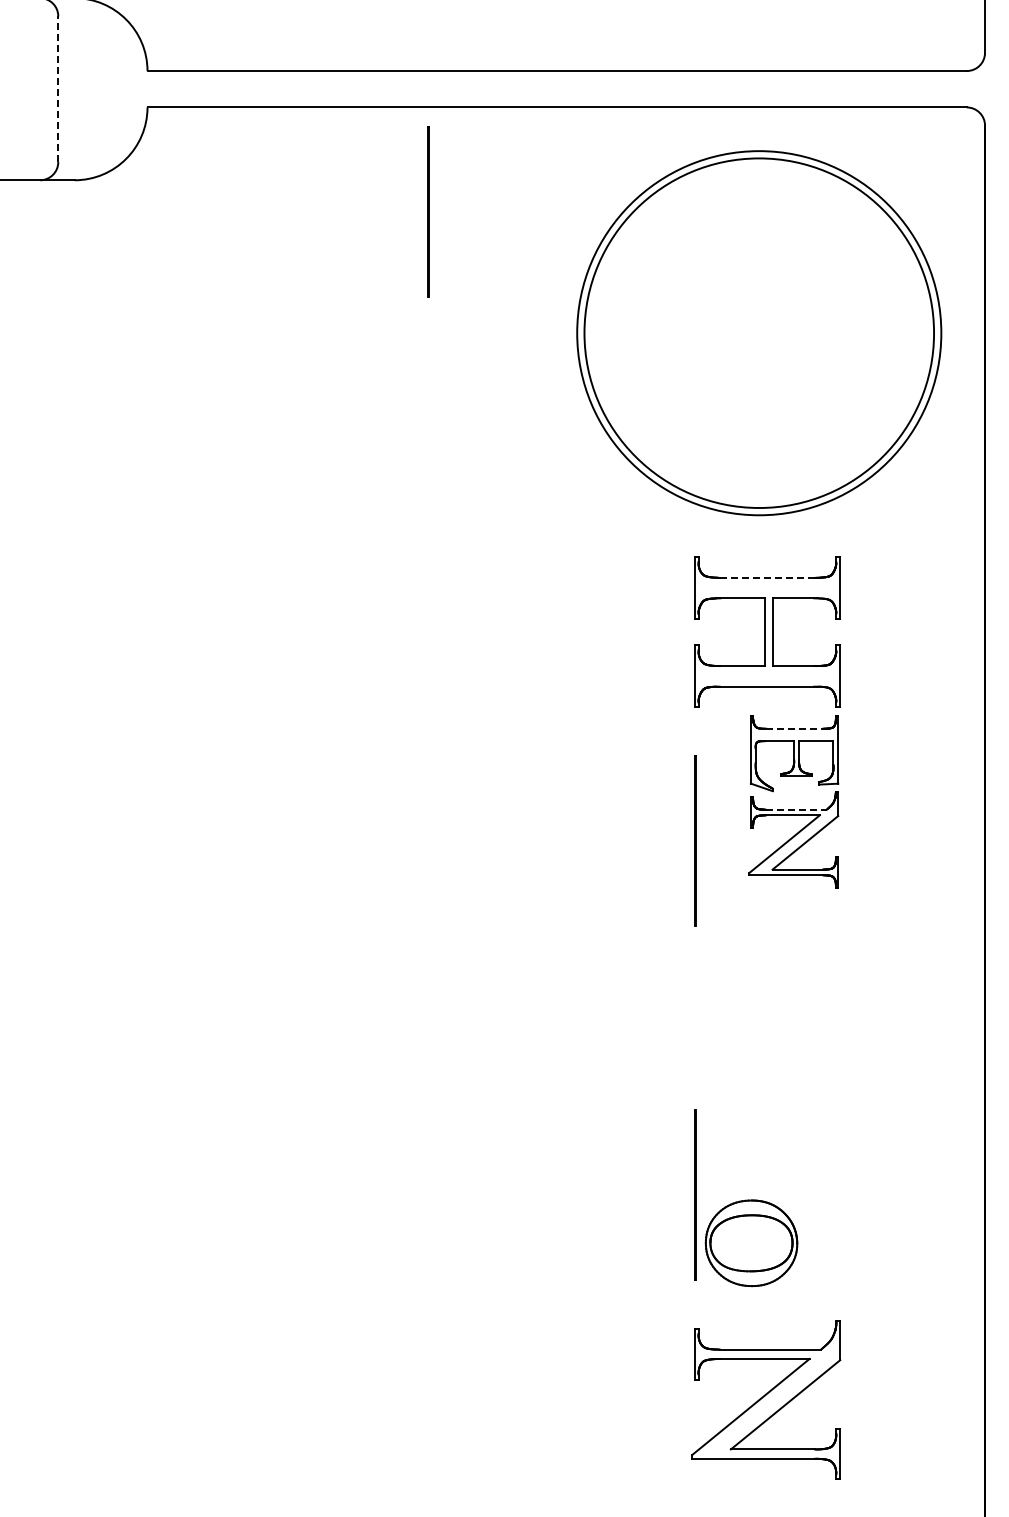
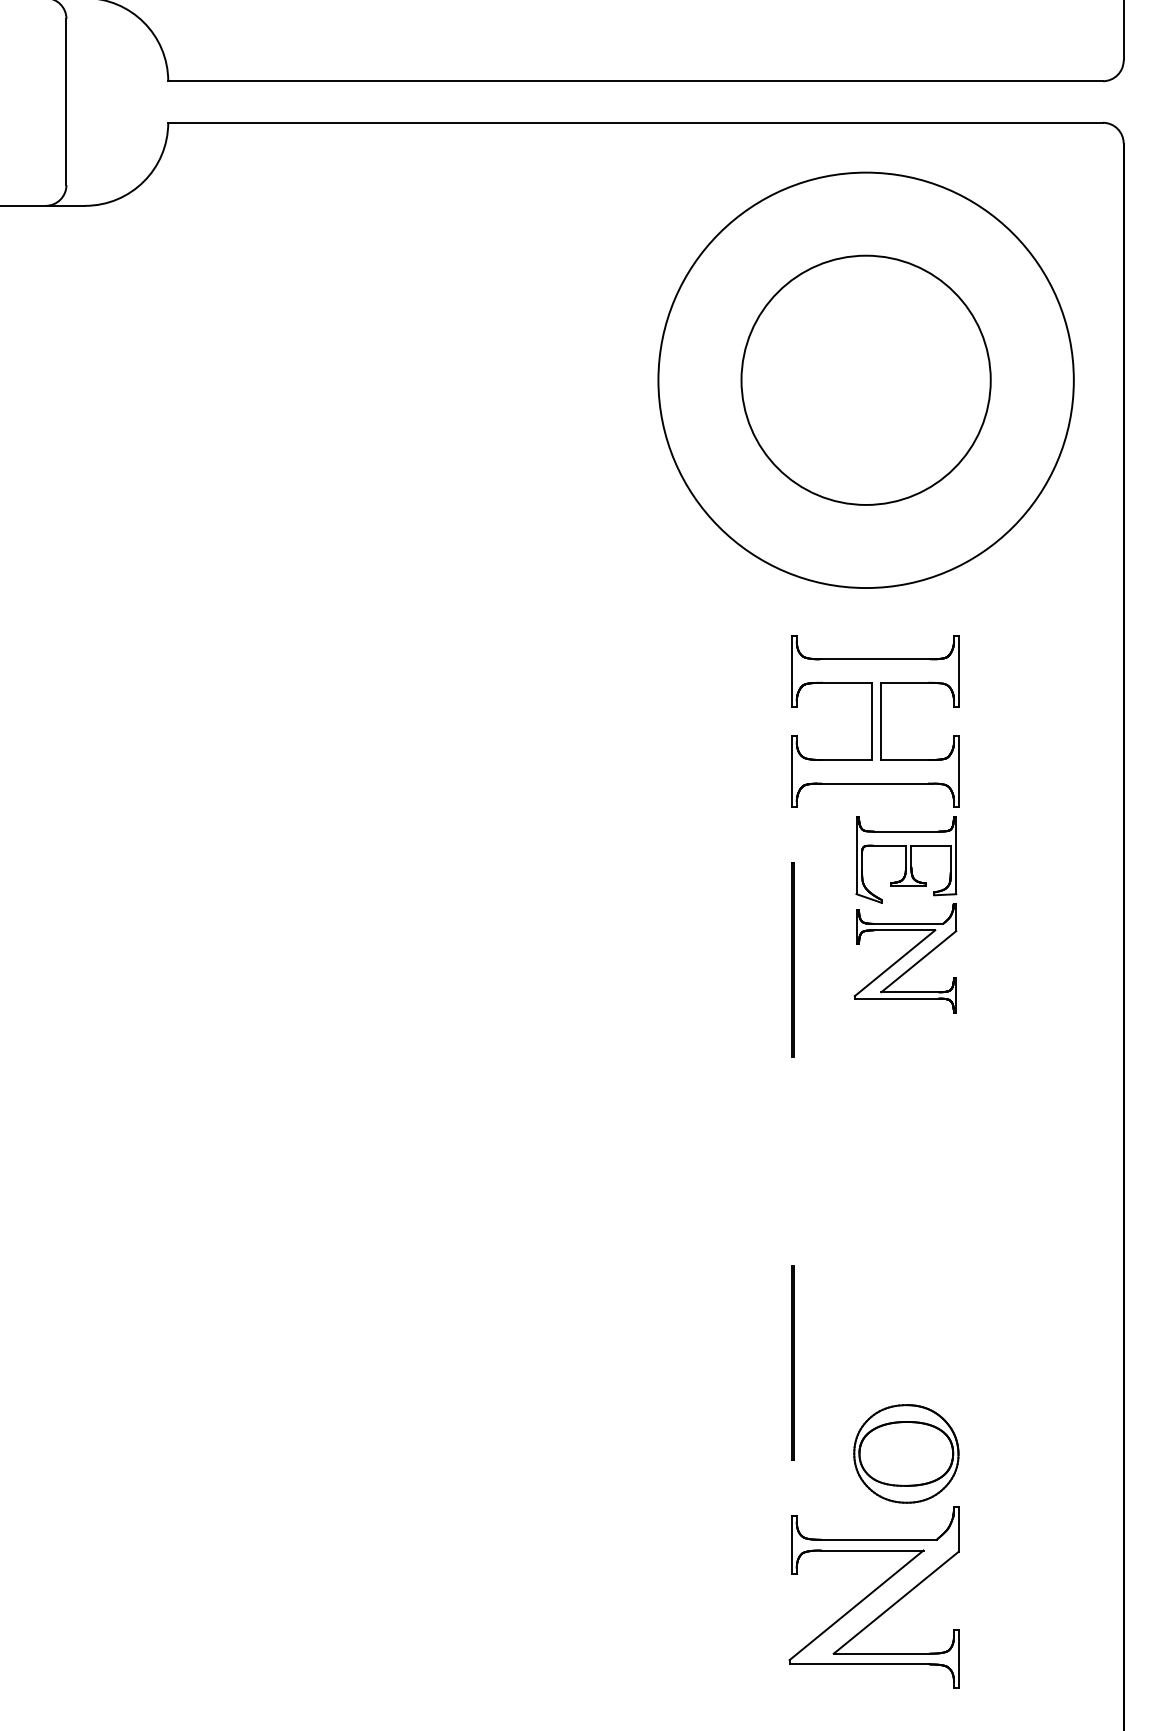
line: (58, 89) -> (66, 102), dashed -> solid
line: (428, 211) -> (488, 241), removed
circle: (759, 332) -> (866, 379), size x0.62
line: (767, 577) -> (875, 659), dashed -> solid
line: (795, 728) -> (907, 831), dashed -> solid
line: (796, 809) -> (908, 923), dashed -> solid
part: (751, 1243) -> (906, 1454), moved

